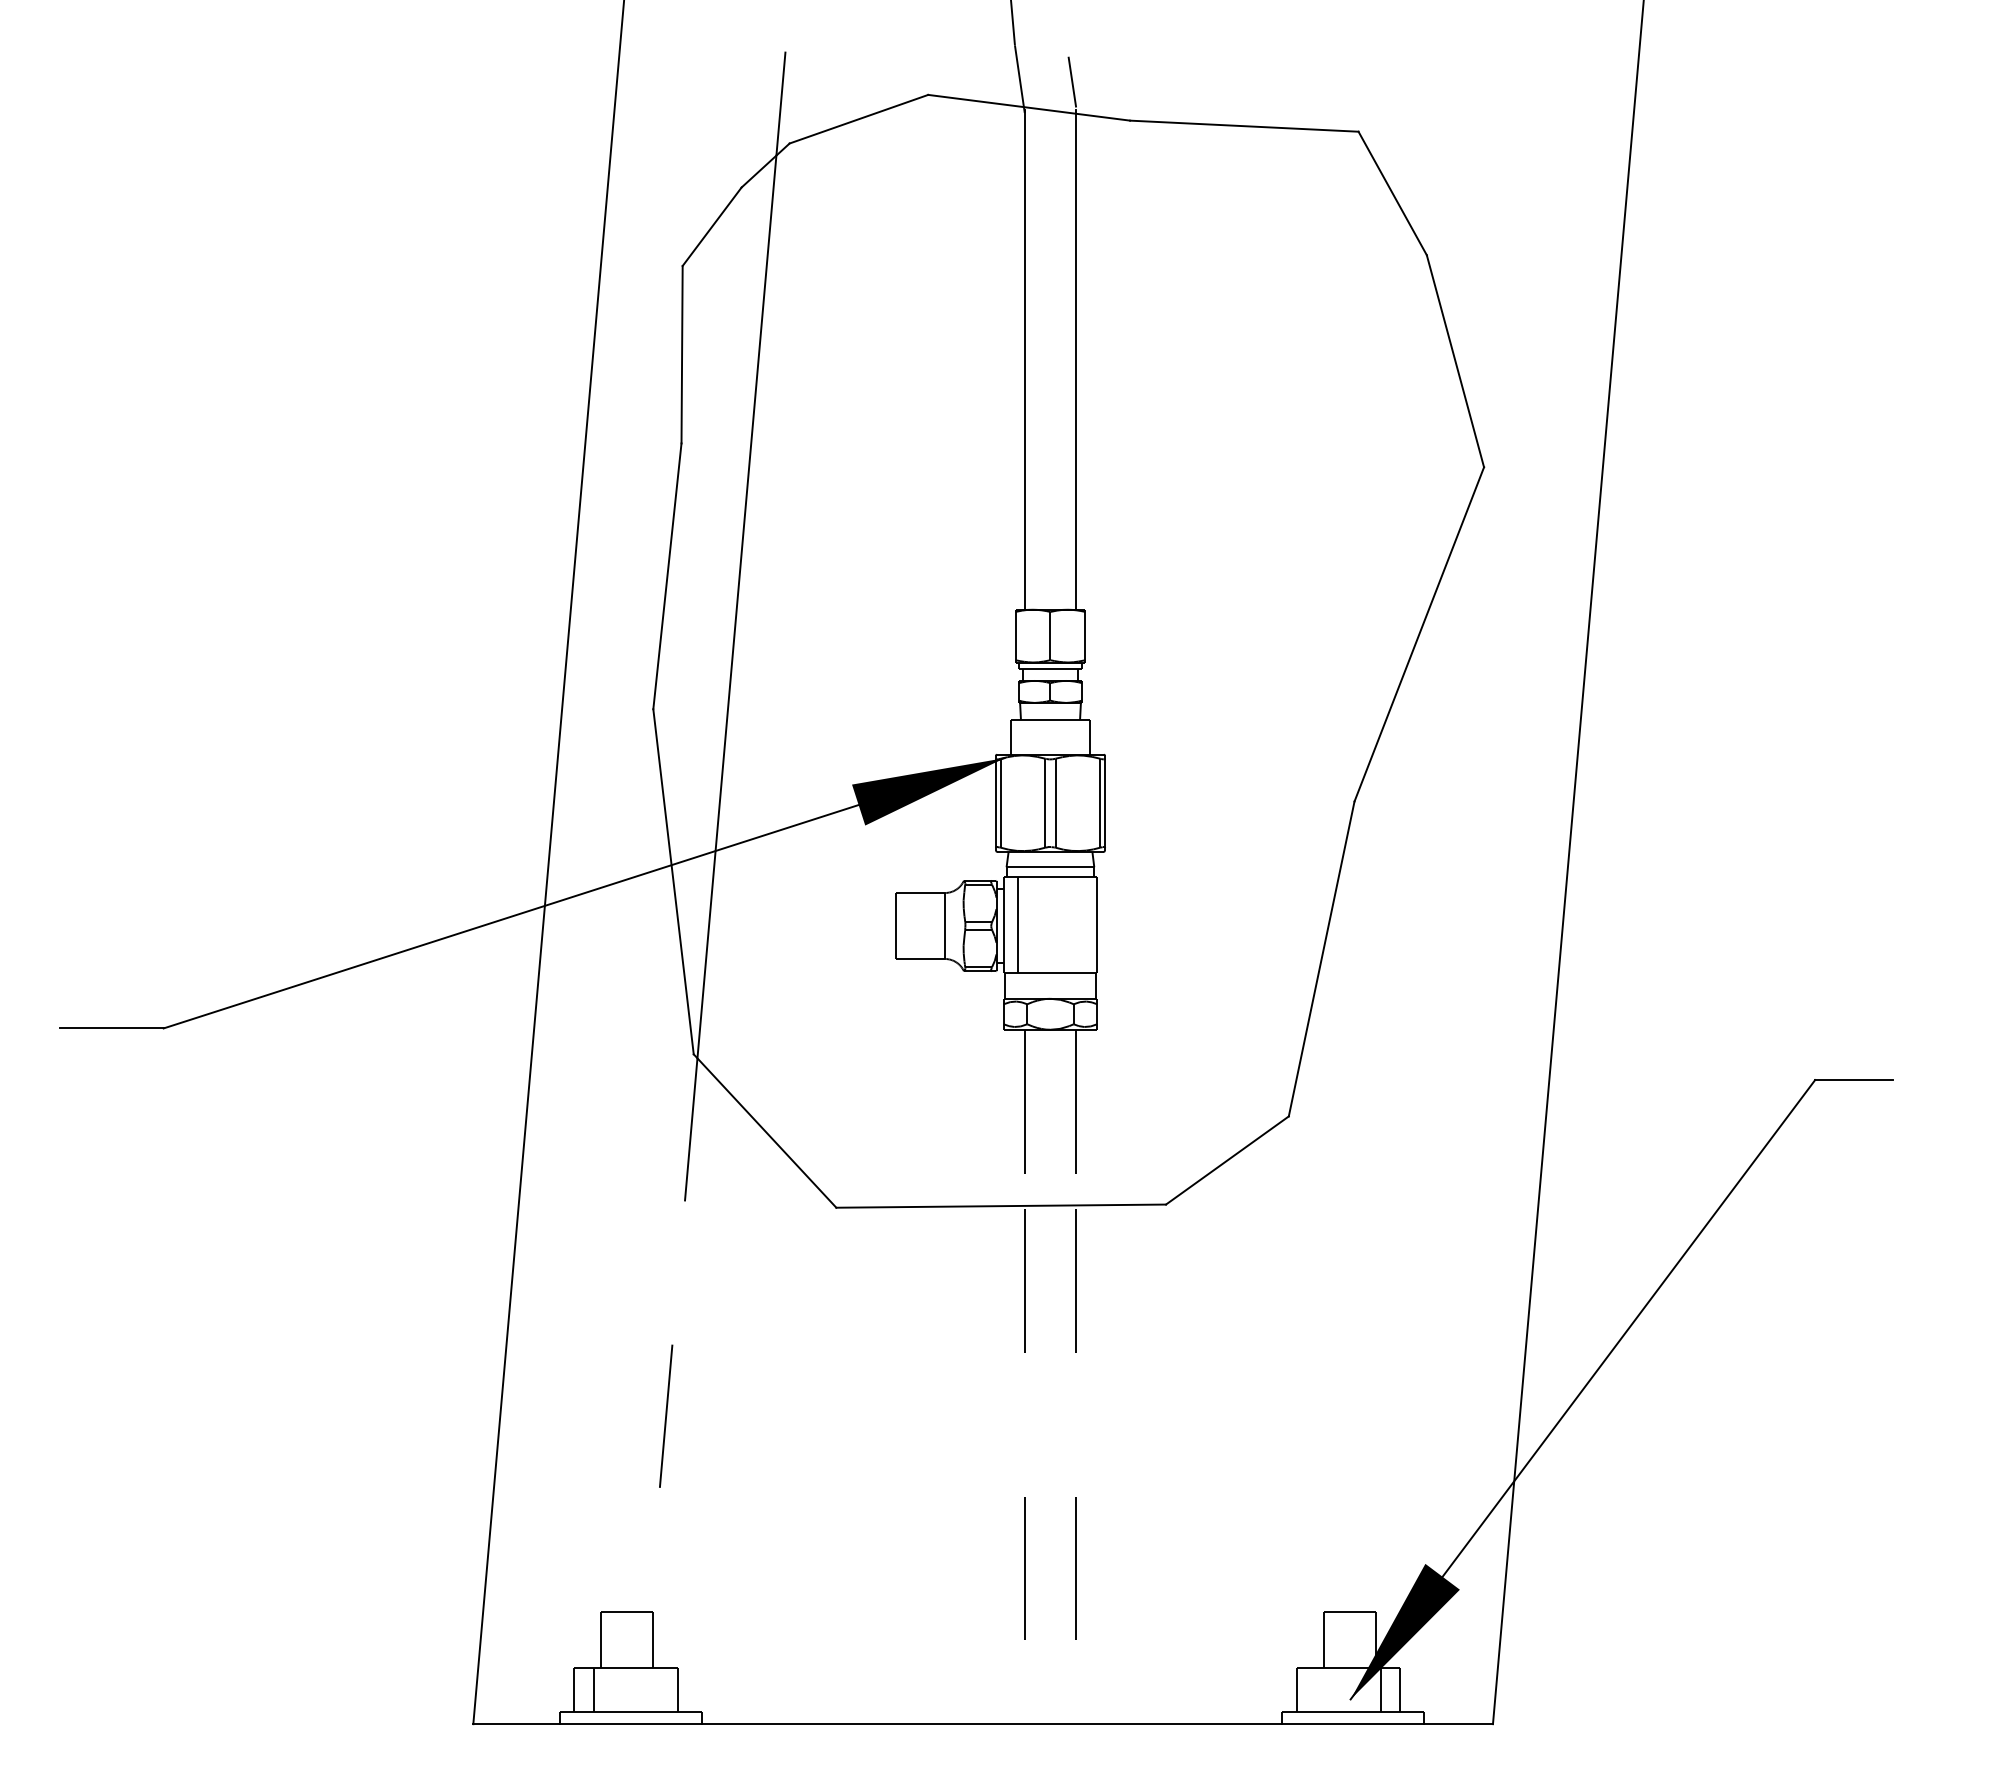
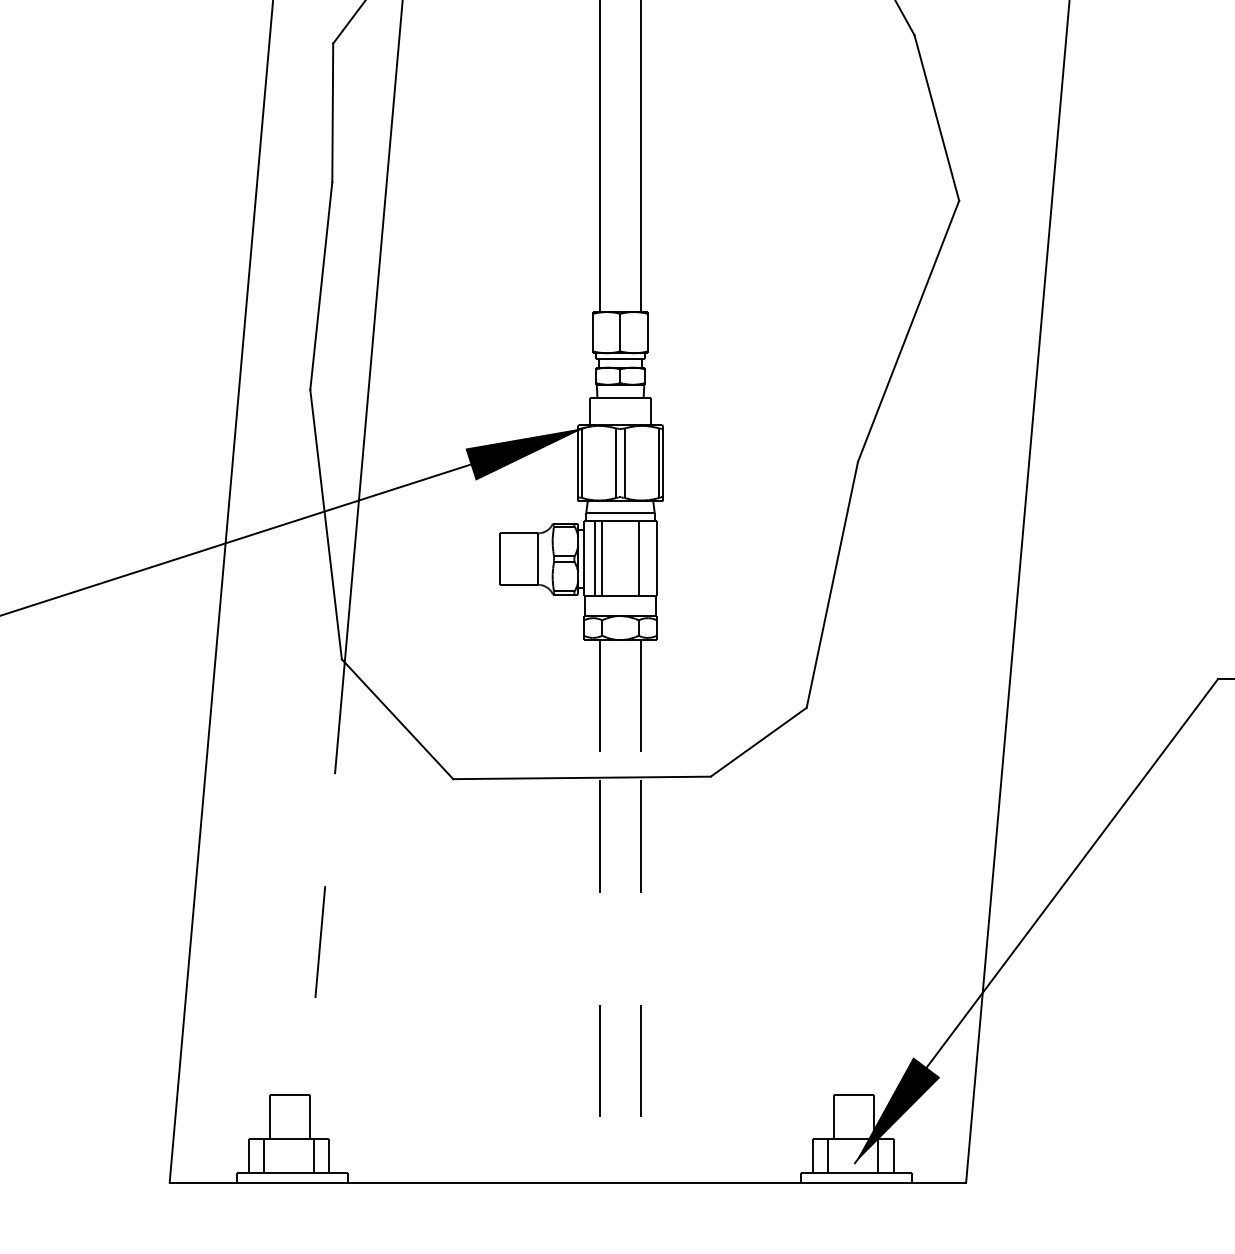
line: (1027, 924) -> (602, 557), added
line: (1073, 924) -> (638, 557), added
line: (658, 1689) -> (314, 1155), added
line: (1316, 1689) -> (828, 1155), added

